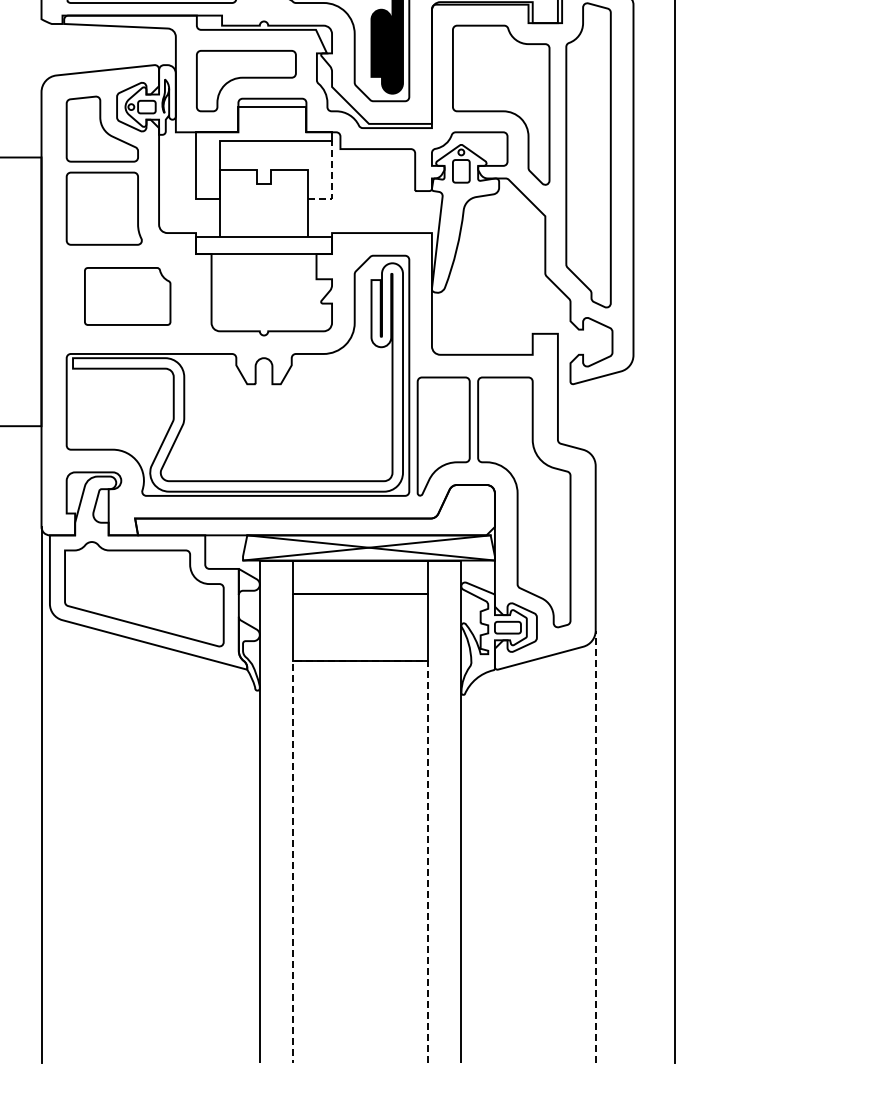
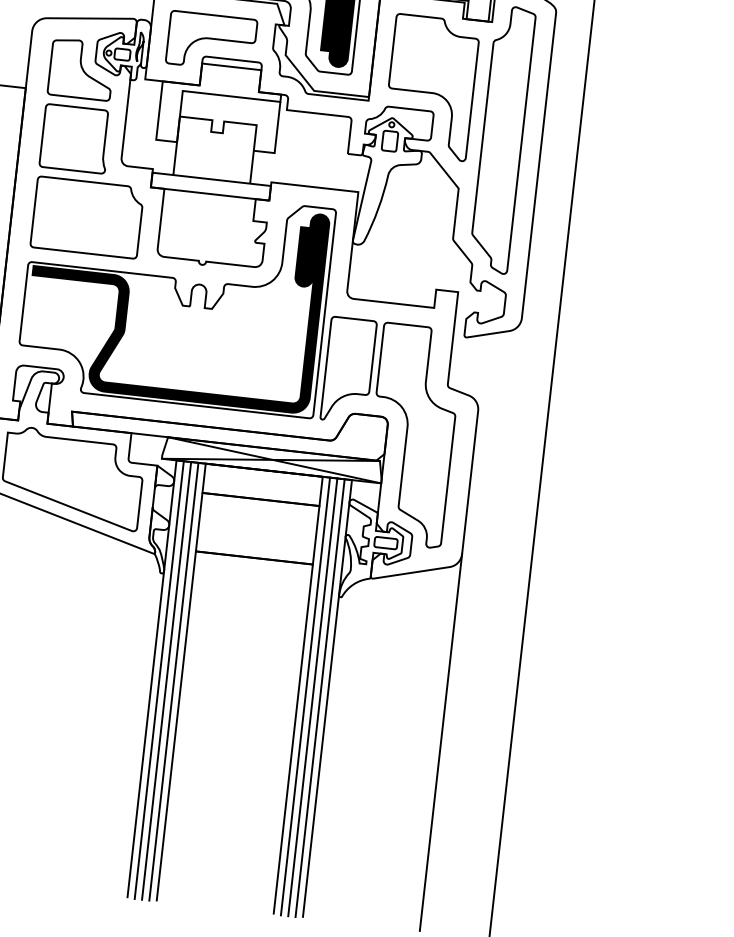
line: (332, 182) -> (276, 138), dashed -> solid
part: (127, 296) -> (87, 217), size x1.43
fill: (238, 377) -> (175, 298), added
line: (360, 661) -> (254, 558), dashed -> solid
line: (268, 811) -> (159, 679), added
line: (276, 811) -> (166, 680), added
line: (285, 811) -> (174, 681), added
line: (436, 811) -> (305, 696), added
line: (444, 811) -> (312, 696), added
line: (452, 811) -> (319, 697), added
line: (595, 846) -> (440, 742), dashed -> solid

